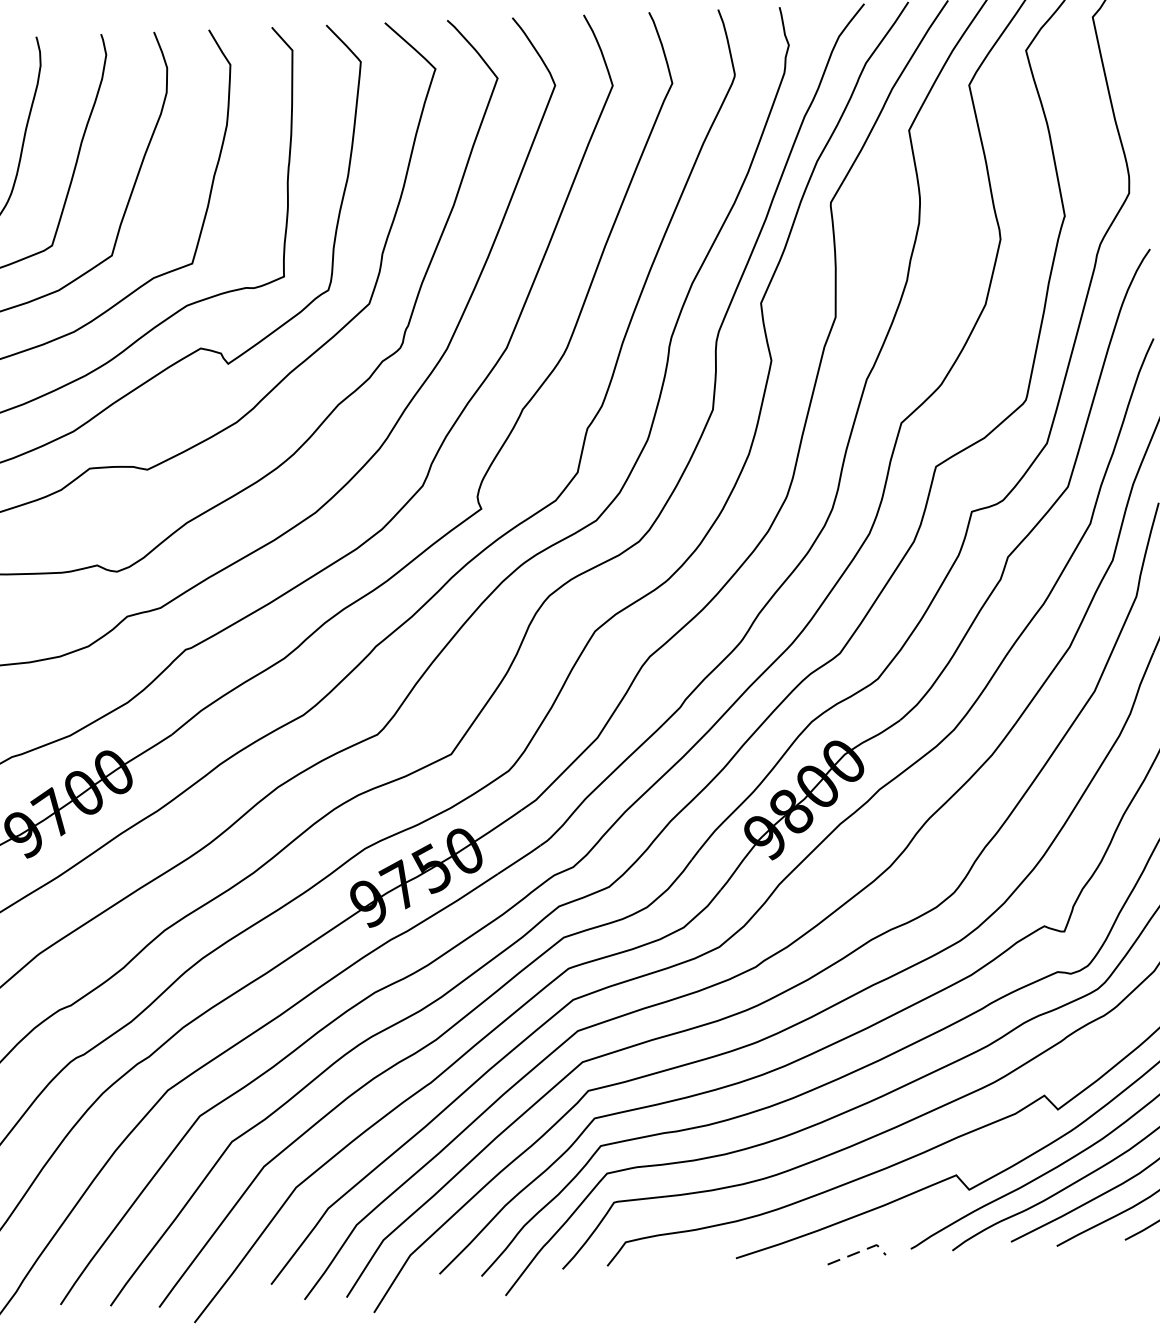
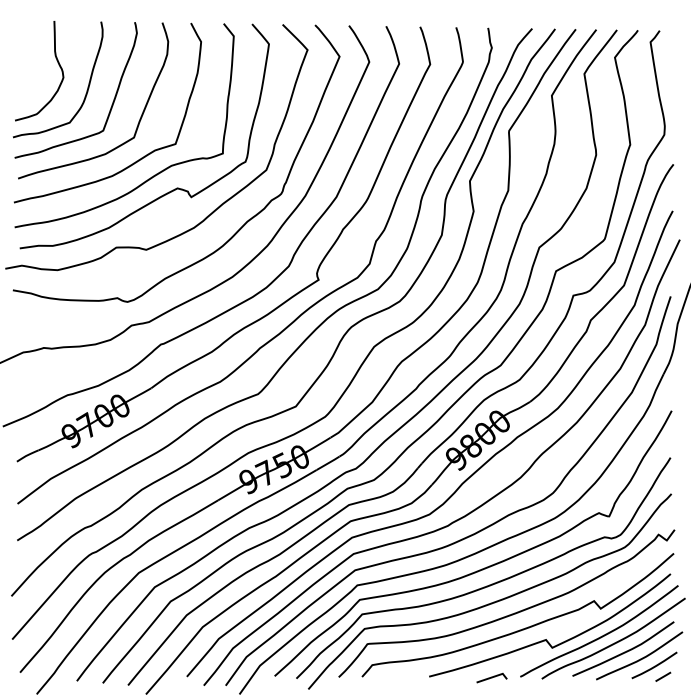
line: (861, 1251) -> (494, 676), dashed -> solid

